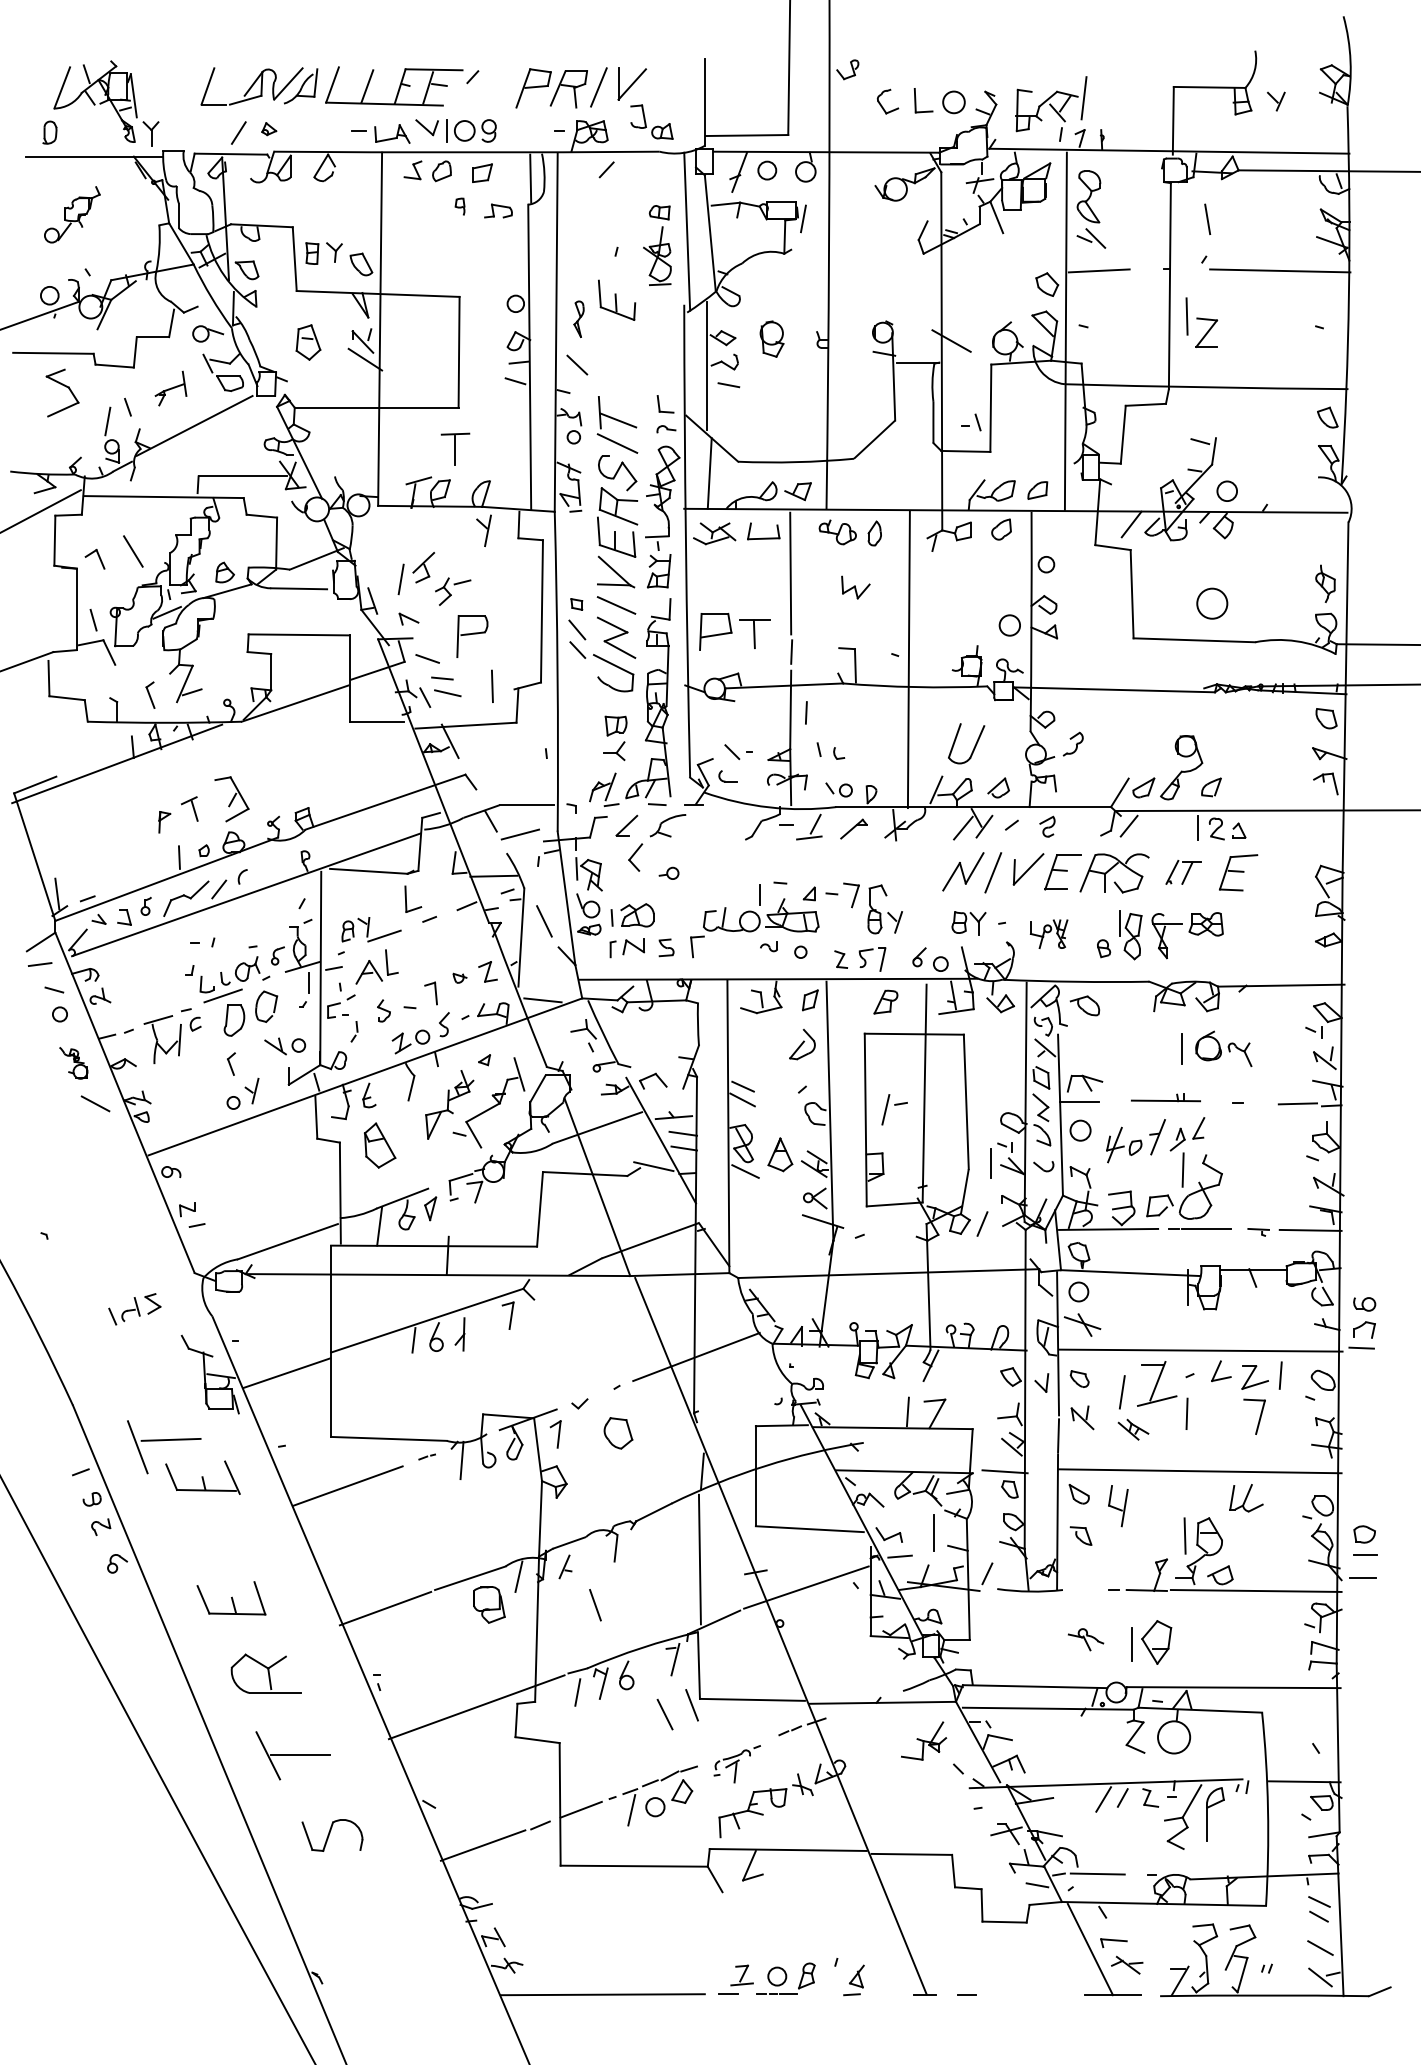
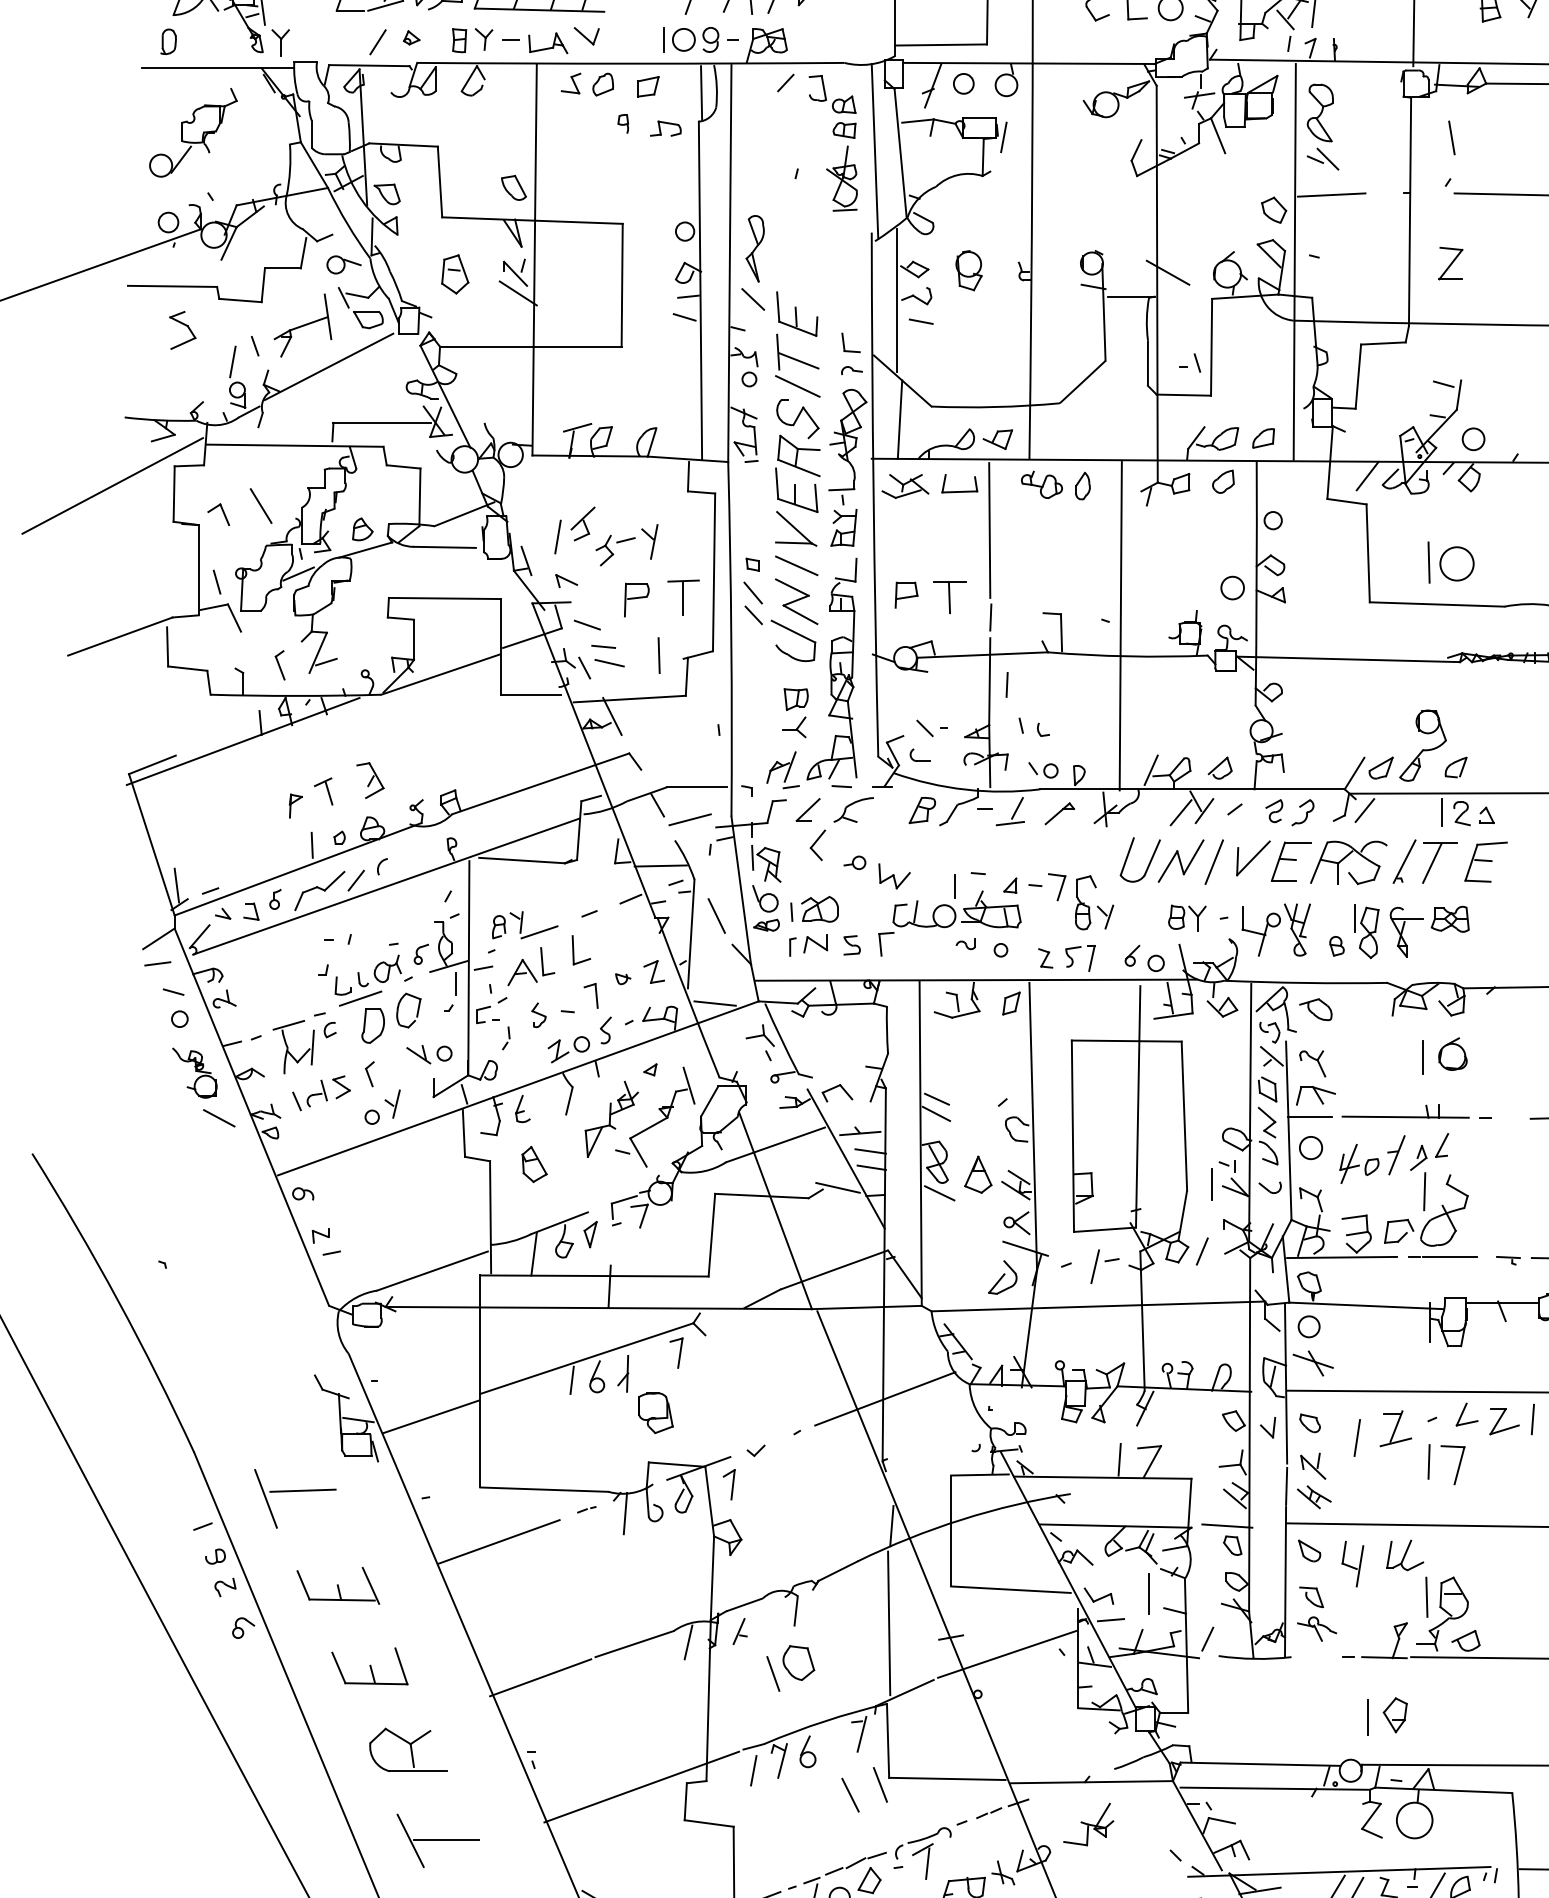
part: (651, 121) -> (832, 93), moved
part: (471, 130) -> (691, 39), moved
part: (72, 214) -> (193, 132), size x1.43
part: (323, 253) -> (471, 40), moved
part: (617, 299) -> (797, 313), moved
line: (1186, 316) -> (1428, 562), moved
part: (578, 318) -> (754, 247), size x1.67
part: (170, 388) -> (302, 325), size x1.67
part: (62, 392) -> (182, 329), size x0.71
part: (455, 448) -> (683, 596), moved
part: (483, 530) -> (649, 541), moved
part: (855, 587) -> (894, 876), moved
part: (715, 631) -> (906, 594), size x0.62
part: (471, 635) -> (635, 599), size x0.71
part: (1072, 743) -> (1302, 811), moved
part: (973, 747) -> (1148, 864), moved
part: (231, 798) -> (369, 779), size x0.71
part: (1183, 872) -> (1425, 861), size x1.67
part: (406, 898) -> (573, 949), moved
part: (1048, 934) -> (1275, 930), size x1.67
part: (885, 1001) -> (921, 809), moved
part: (802, 1044) -> (1002, 1277), moved
part: (1239, 1054) -> (1312, 1063), moved
part: (73, 1063) -> (194, 1073), size x1.43
part: (1165, 1097) -> (1405, 1111), size x1.67
part: (894, 1109) -> (1104, 1266), moved
part: (379, 1145) -> (533, 1164), size x0.71
part: (134, 1309) -> (321, 1093), moved
part: (1156, 1383) -> (1395, 1428), size x0.71
part: (1254, 1416) -> (1452, 1464), moved
part: (1133, 1429) -> (1314, 1496), moved
part: (618, 1433) -> (798, 1663), moved
part: (202, 1477) -> (337, 1585), moved
part: (1246, 1498) -> (1405, 1555), moved
part: (489, 1604) -> (655, 1412), moved
part: (1086, 1639) -> (1317, 1628), moved
part: (1156, 1642) -> (1395, 1715), size x0.71
part: (924, 1740) -> (1089, 1823), moved
part: (737, 1764) -> (930, 1850), size x1.43

